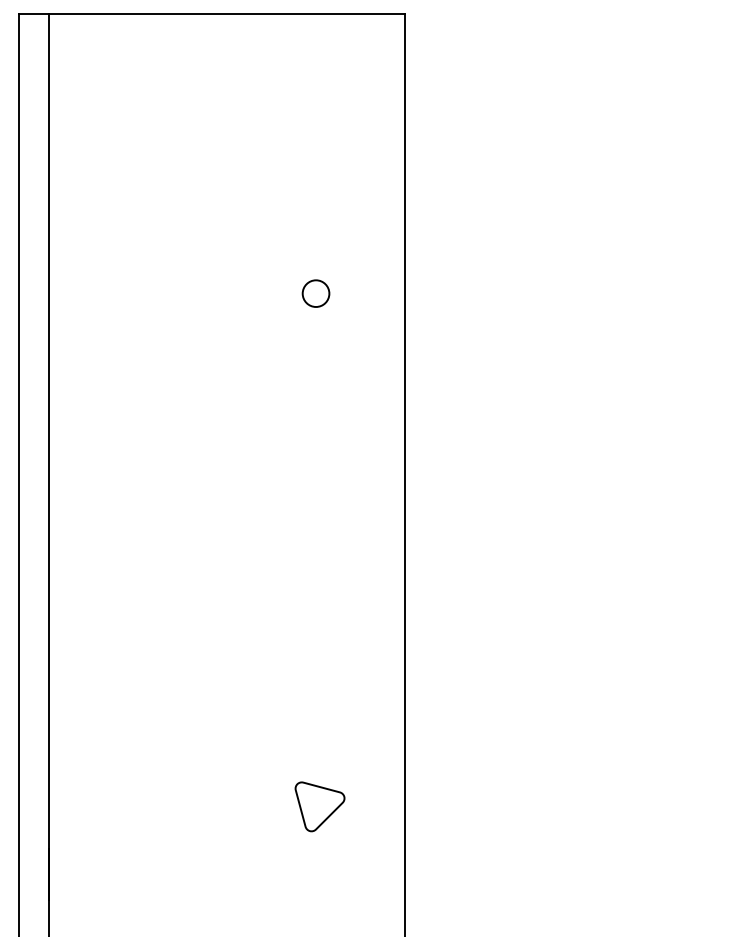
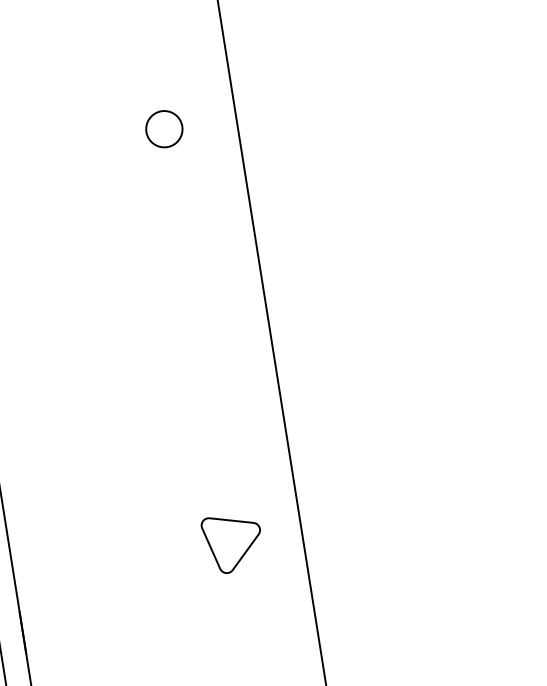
circle: (315, 293) -> (163, 129), size x1.67
part: (319, 806) -> (232, 543), size x1.43

